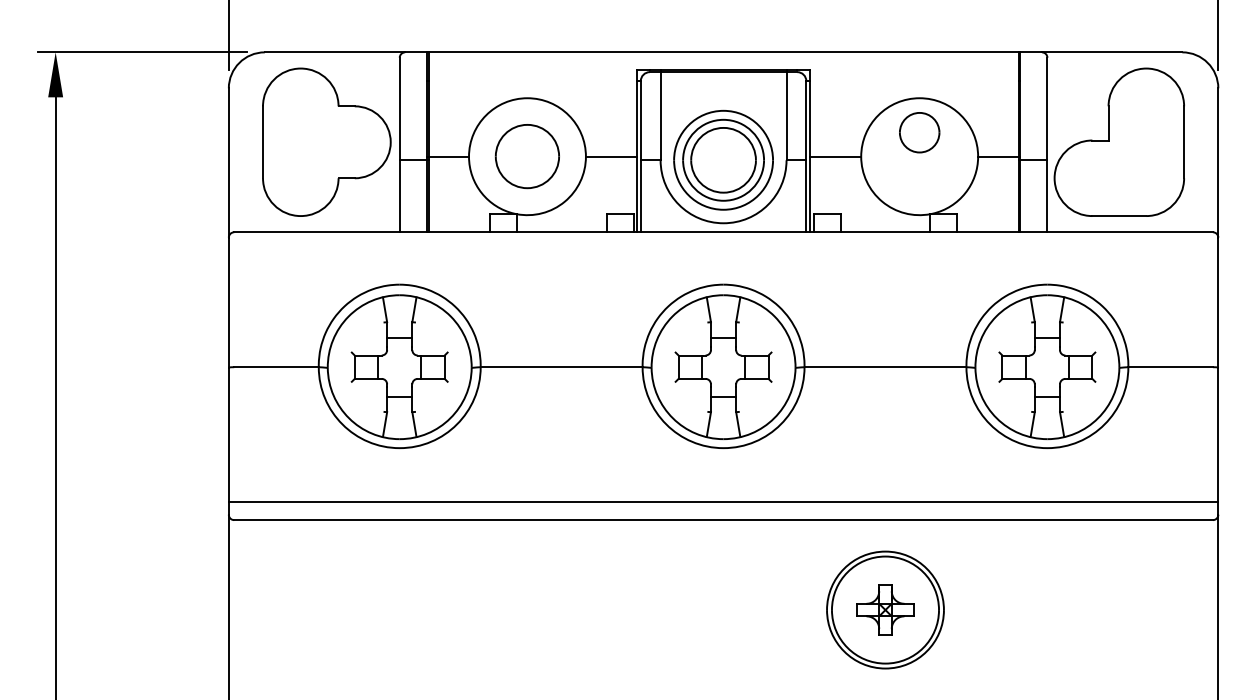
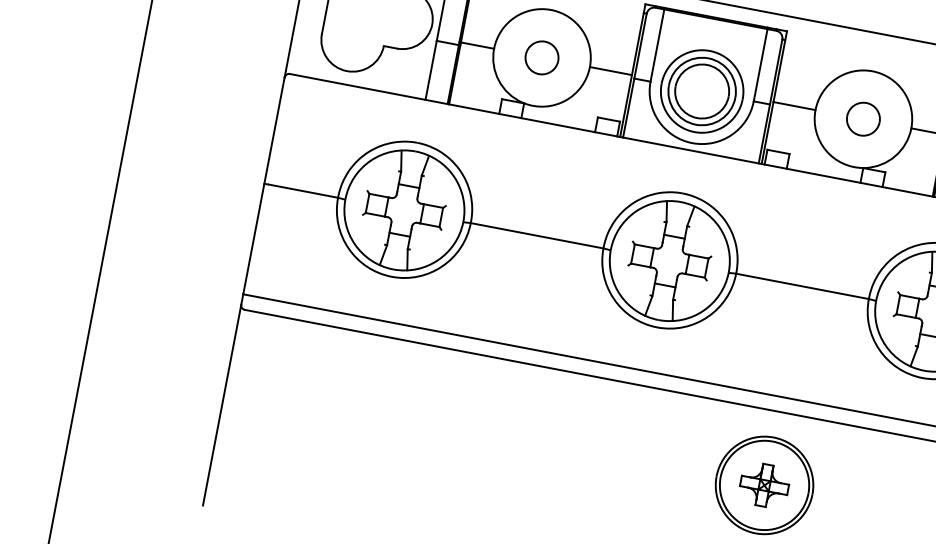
part: (919, 132) -> (863, 119), moved
part: (527, 156) -> (542, 57), size x0.62

